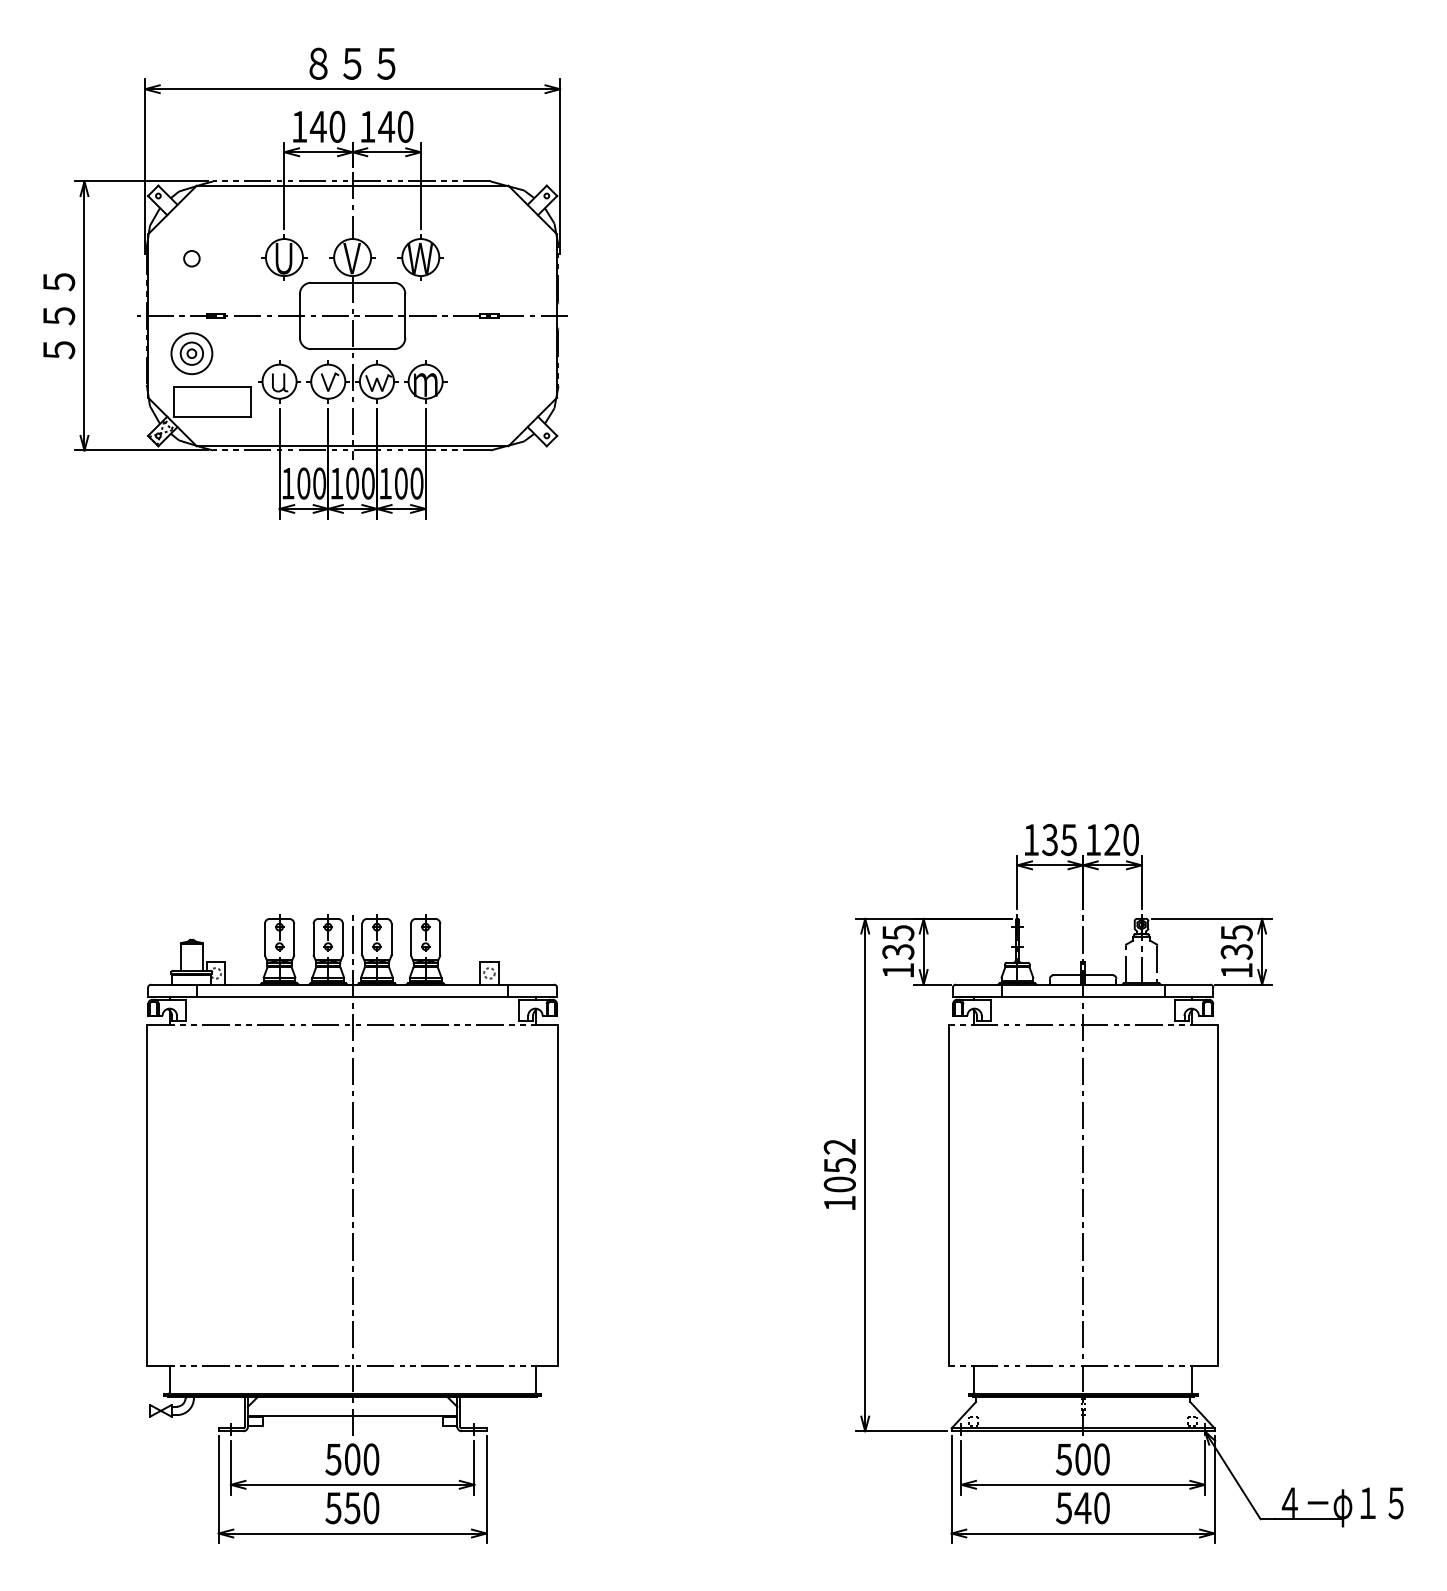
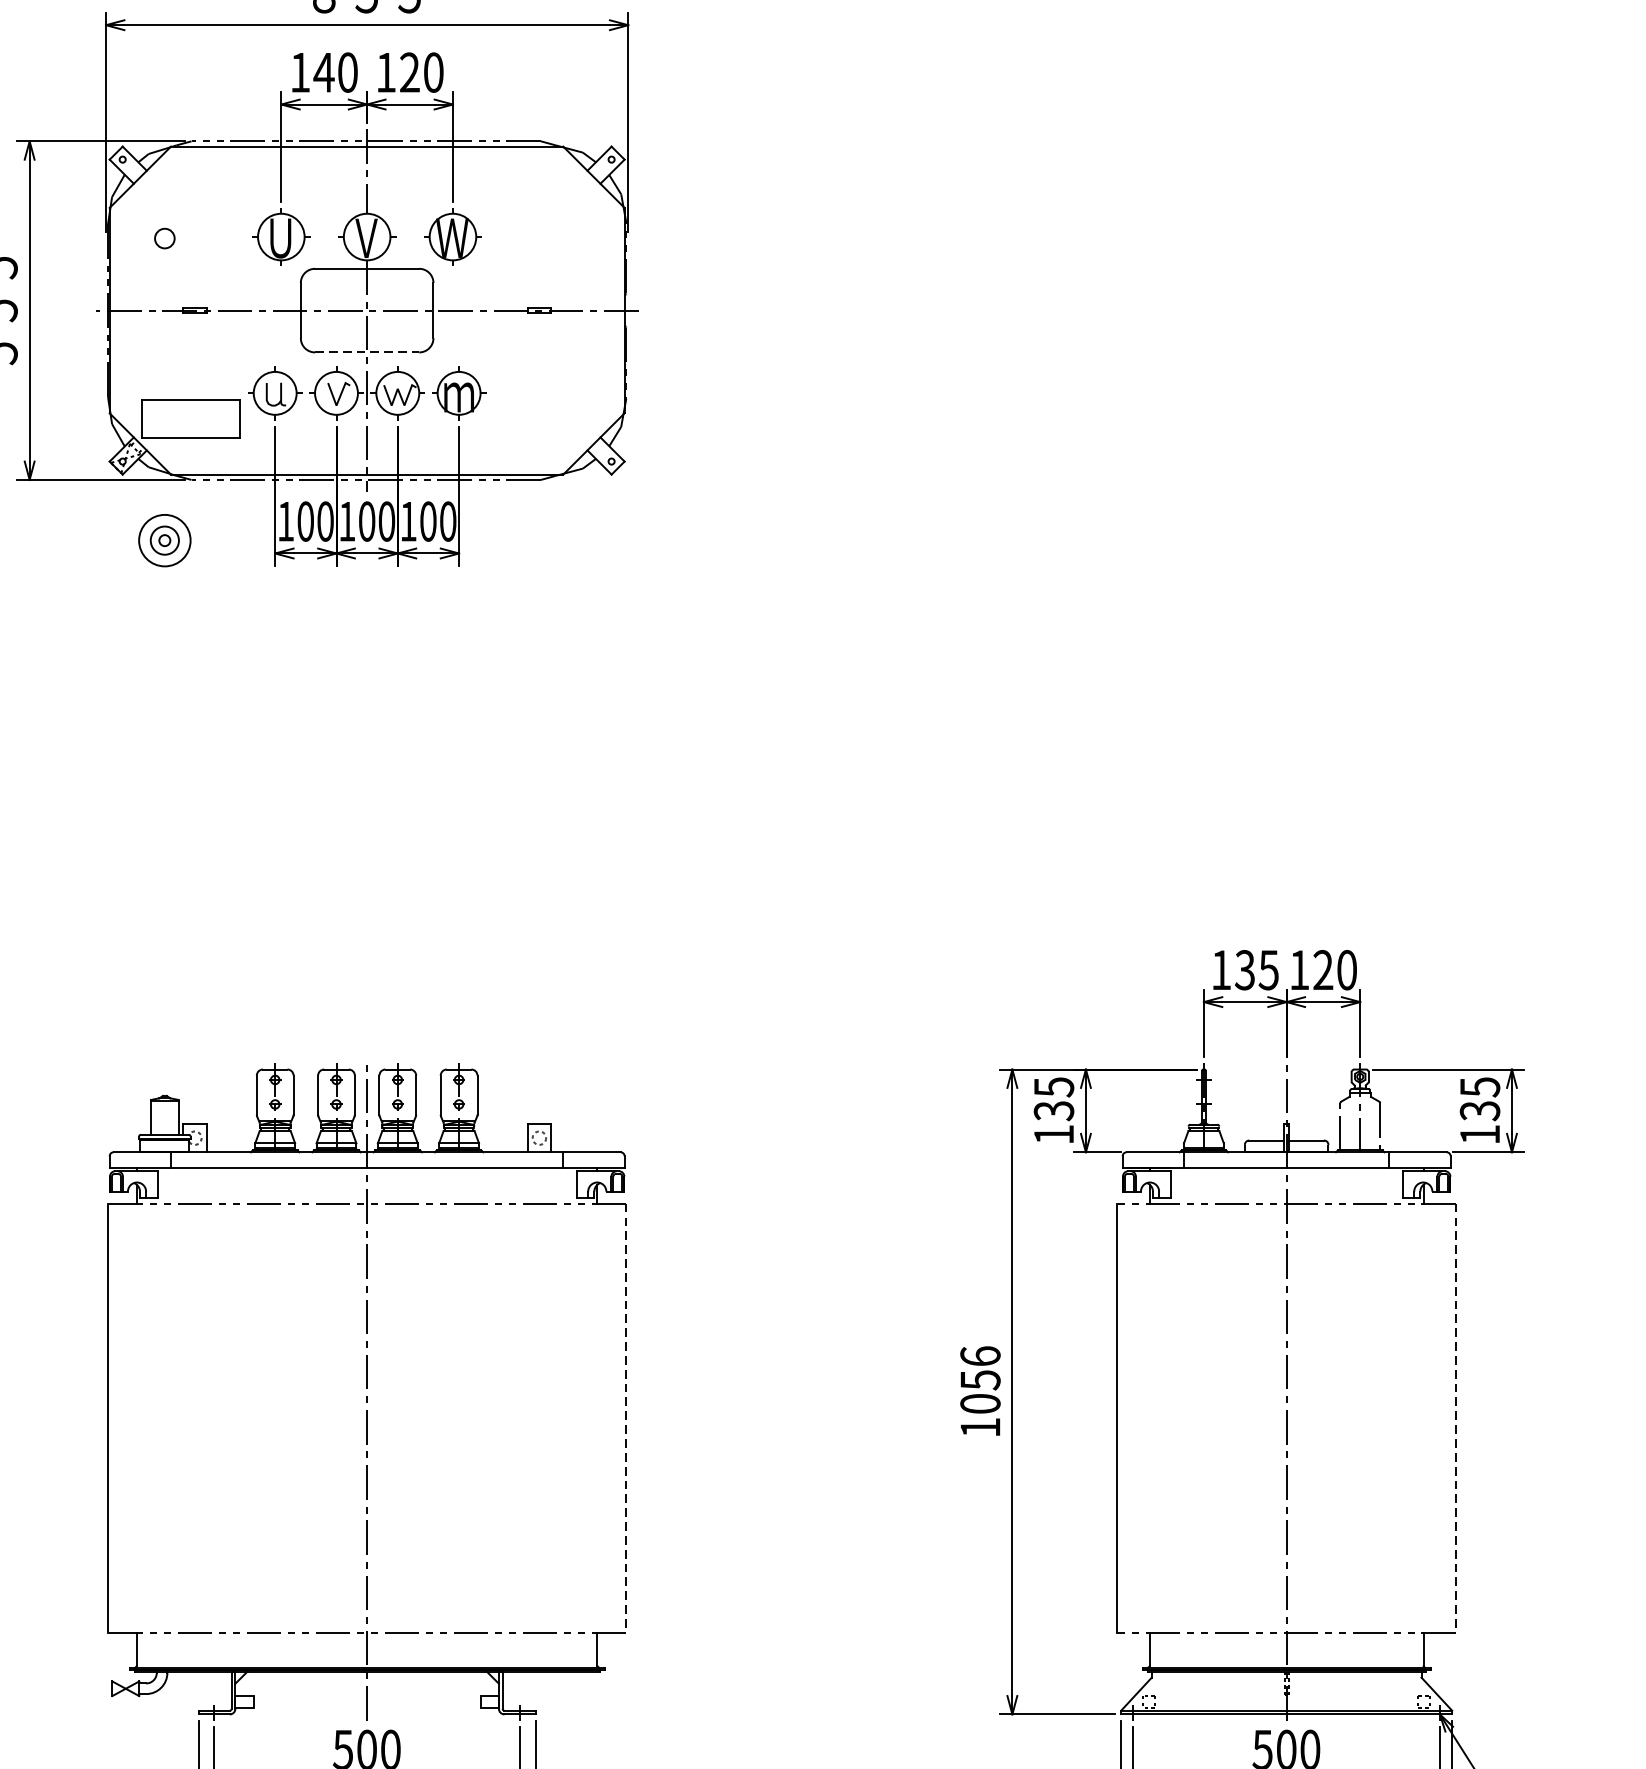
text: (386, 126) -> (409, 72), 140 -> 120
line: (353, 349) -> (368, 352), solid -> dashed
part: (191, 353) -> (164, 540), moved
text: (839, 1146) -> (979, 1355), 1052 -> 1056
line: (558, 1196) -> (626, 1418), solid -> dashed
line: (1217, 1196) -> (1455, 1418), solid -> dashed
line: (352, 1415) -> (366, 1694), removed

